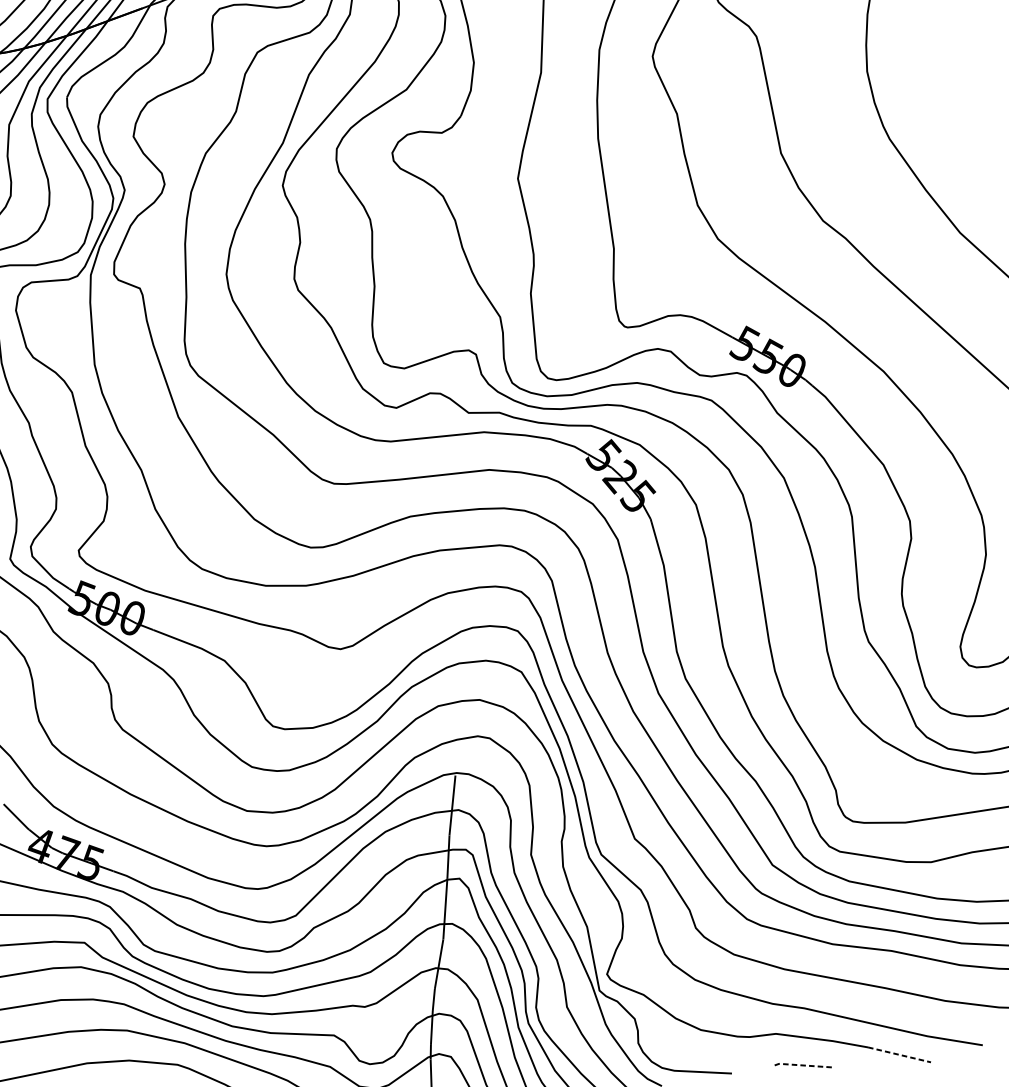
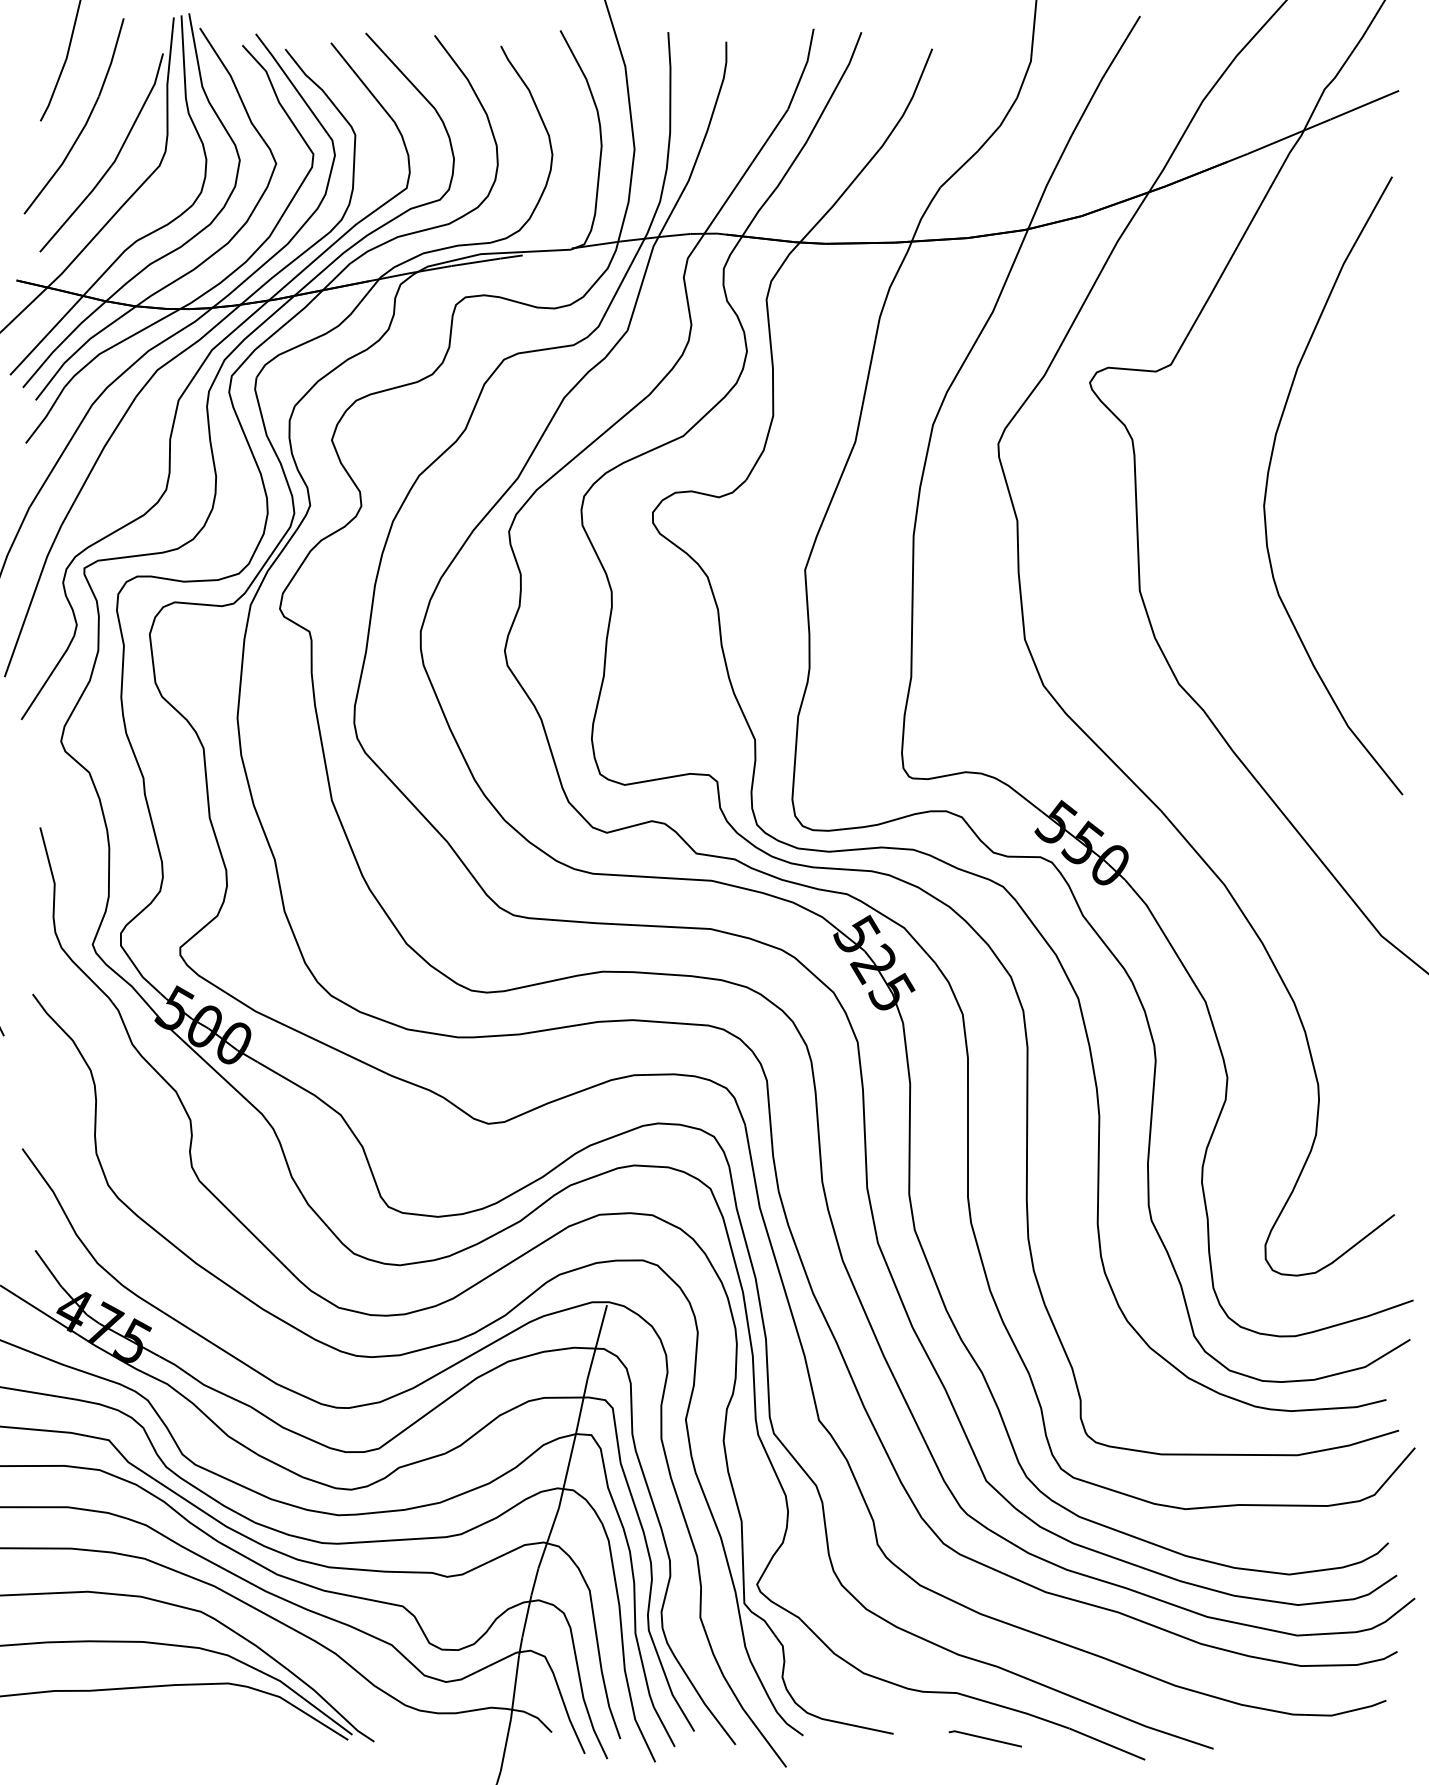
line: (899, 1055) -> (1107, 1744), dashed -> solid
line: (803, 1065) -> (984, 1738), dashed -> solid

